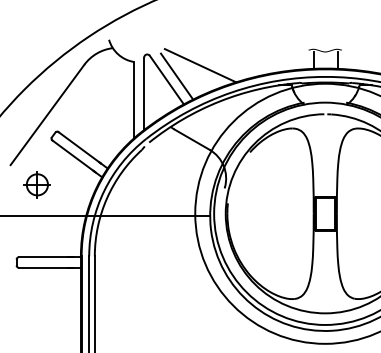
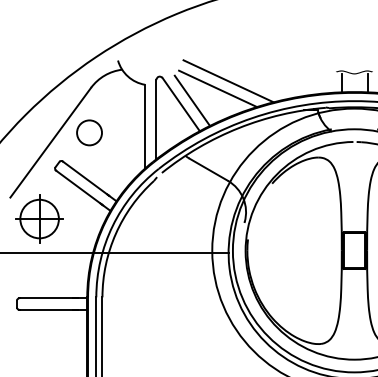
line: (209, 58) -> (227, 81), added
circle: (82, 105) -> (88, 132), added
part: (37, 184) -> (39, 218), size x1.67

